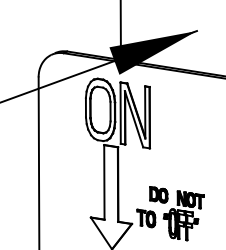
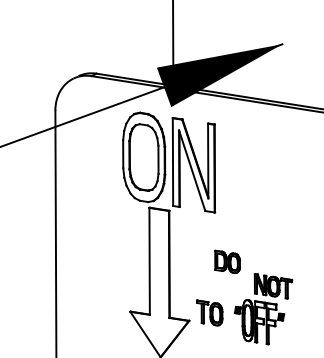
part: (158, 194) -> (227, 261), moved

